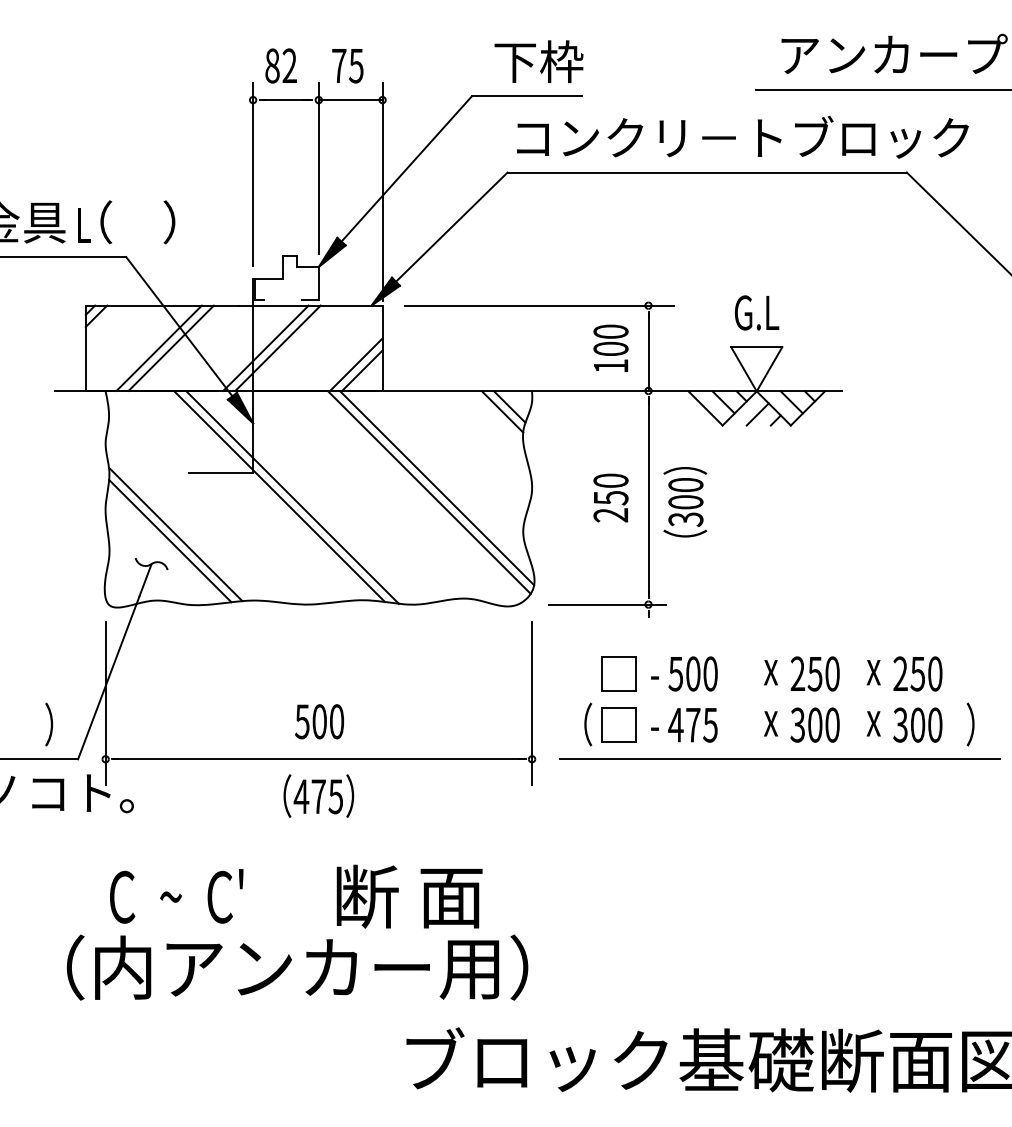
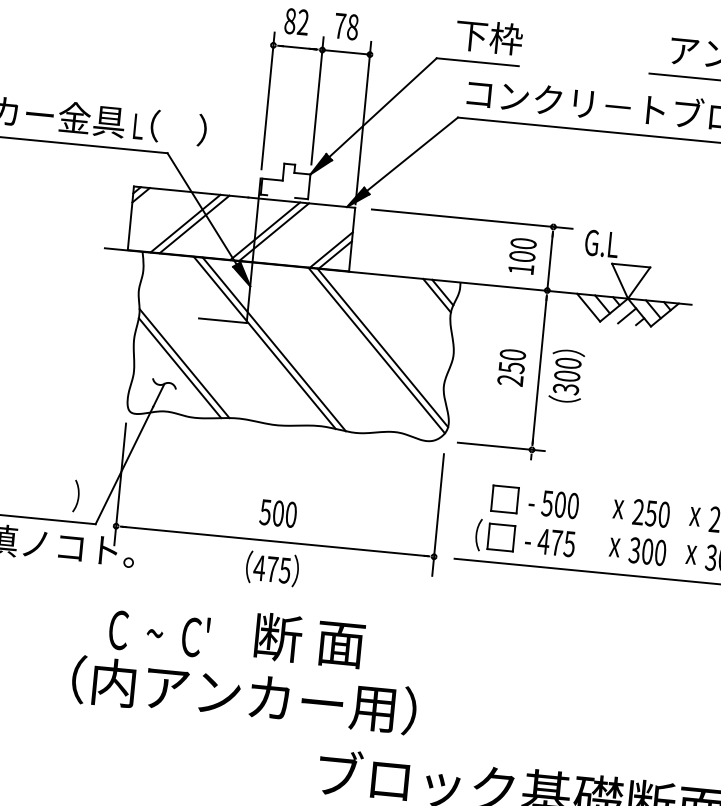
text: (356, 65) -> (353, 26), 75 -> 78
text: (757, 312) -> (602, 243), moved
text: (409, 896) -> (309, 640), moved

